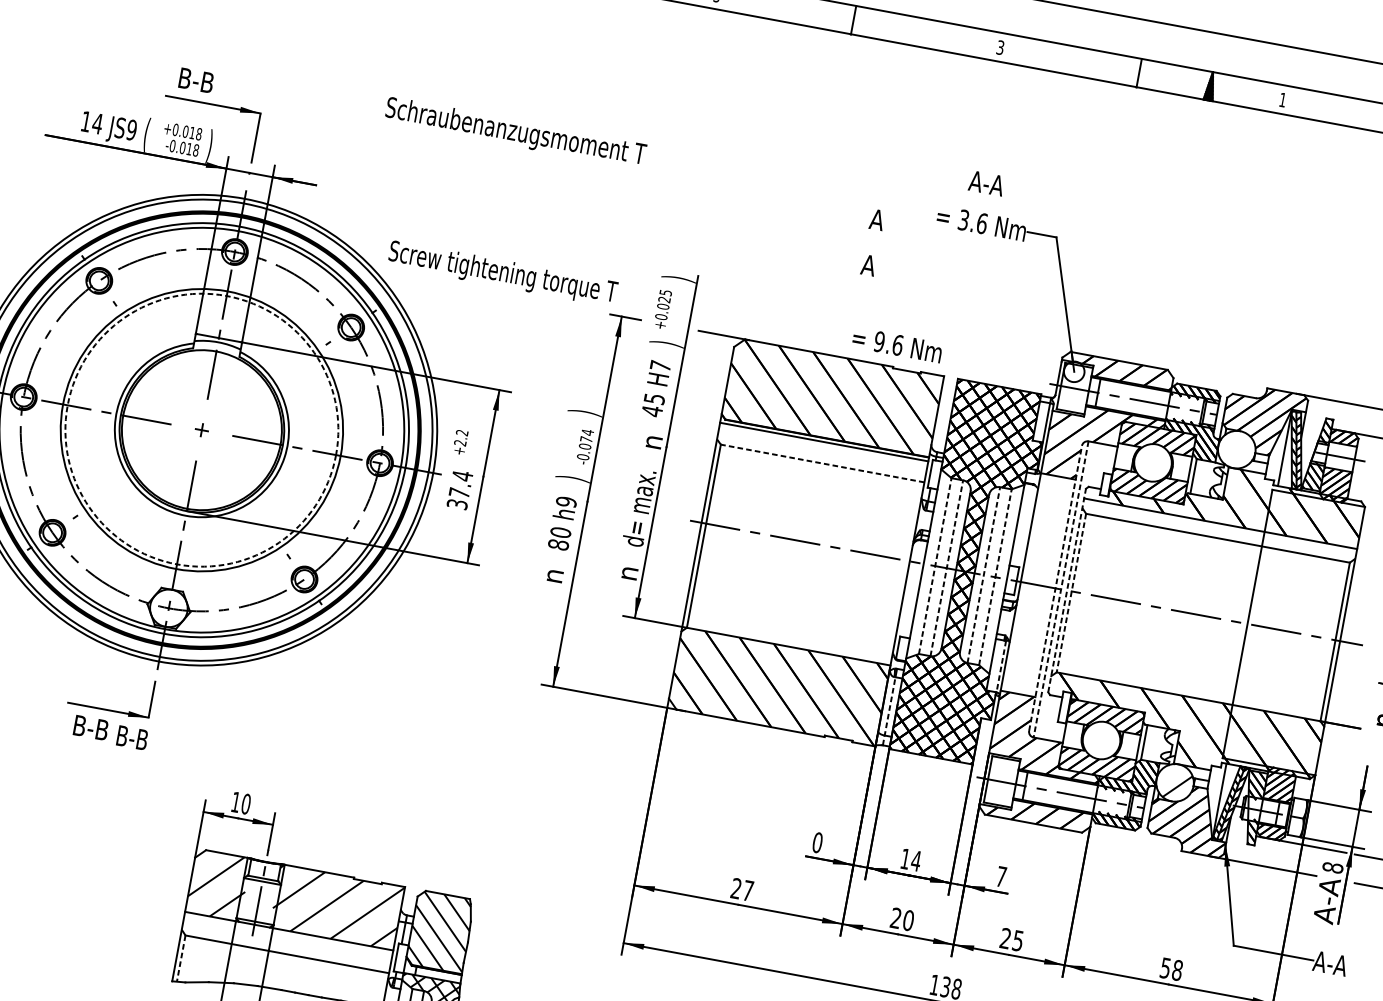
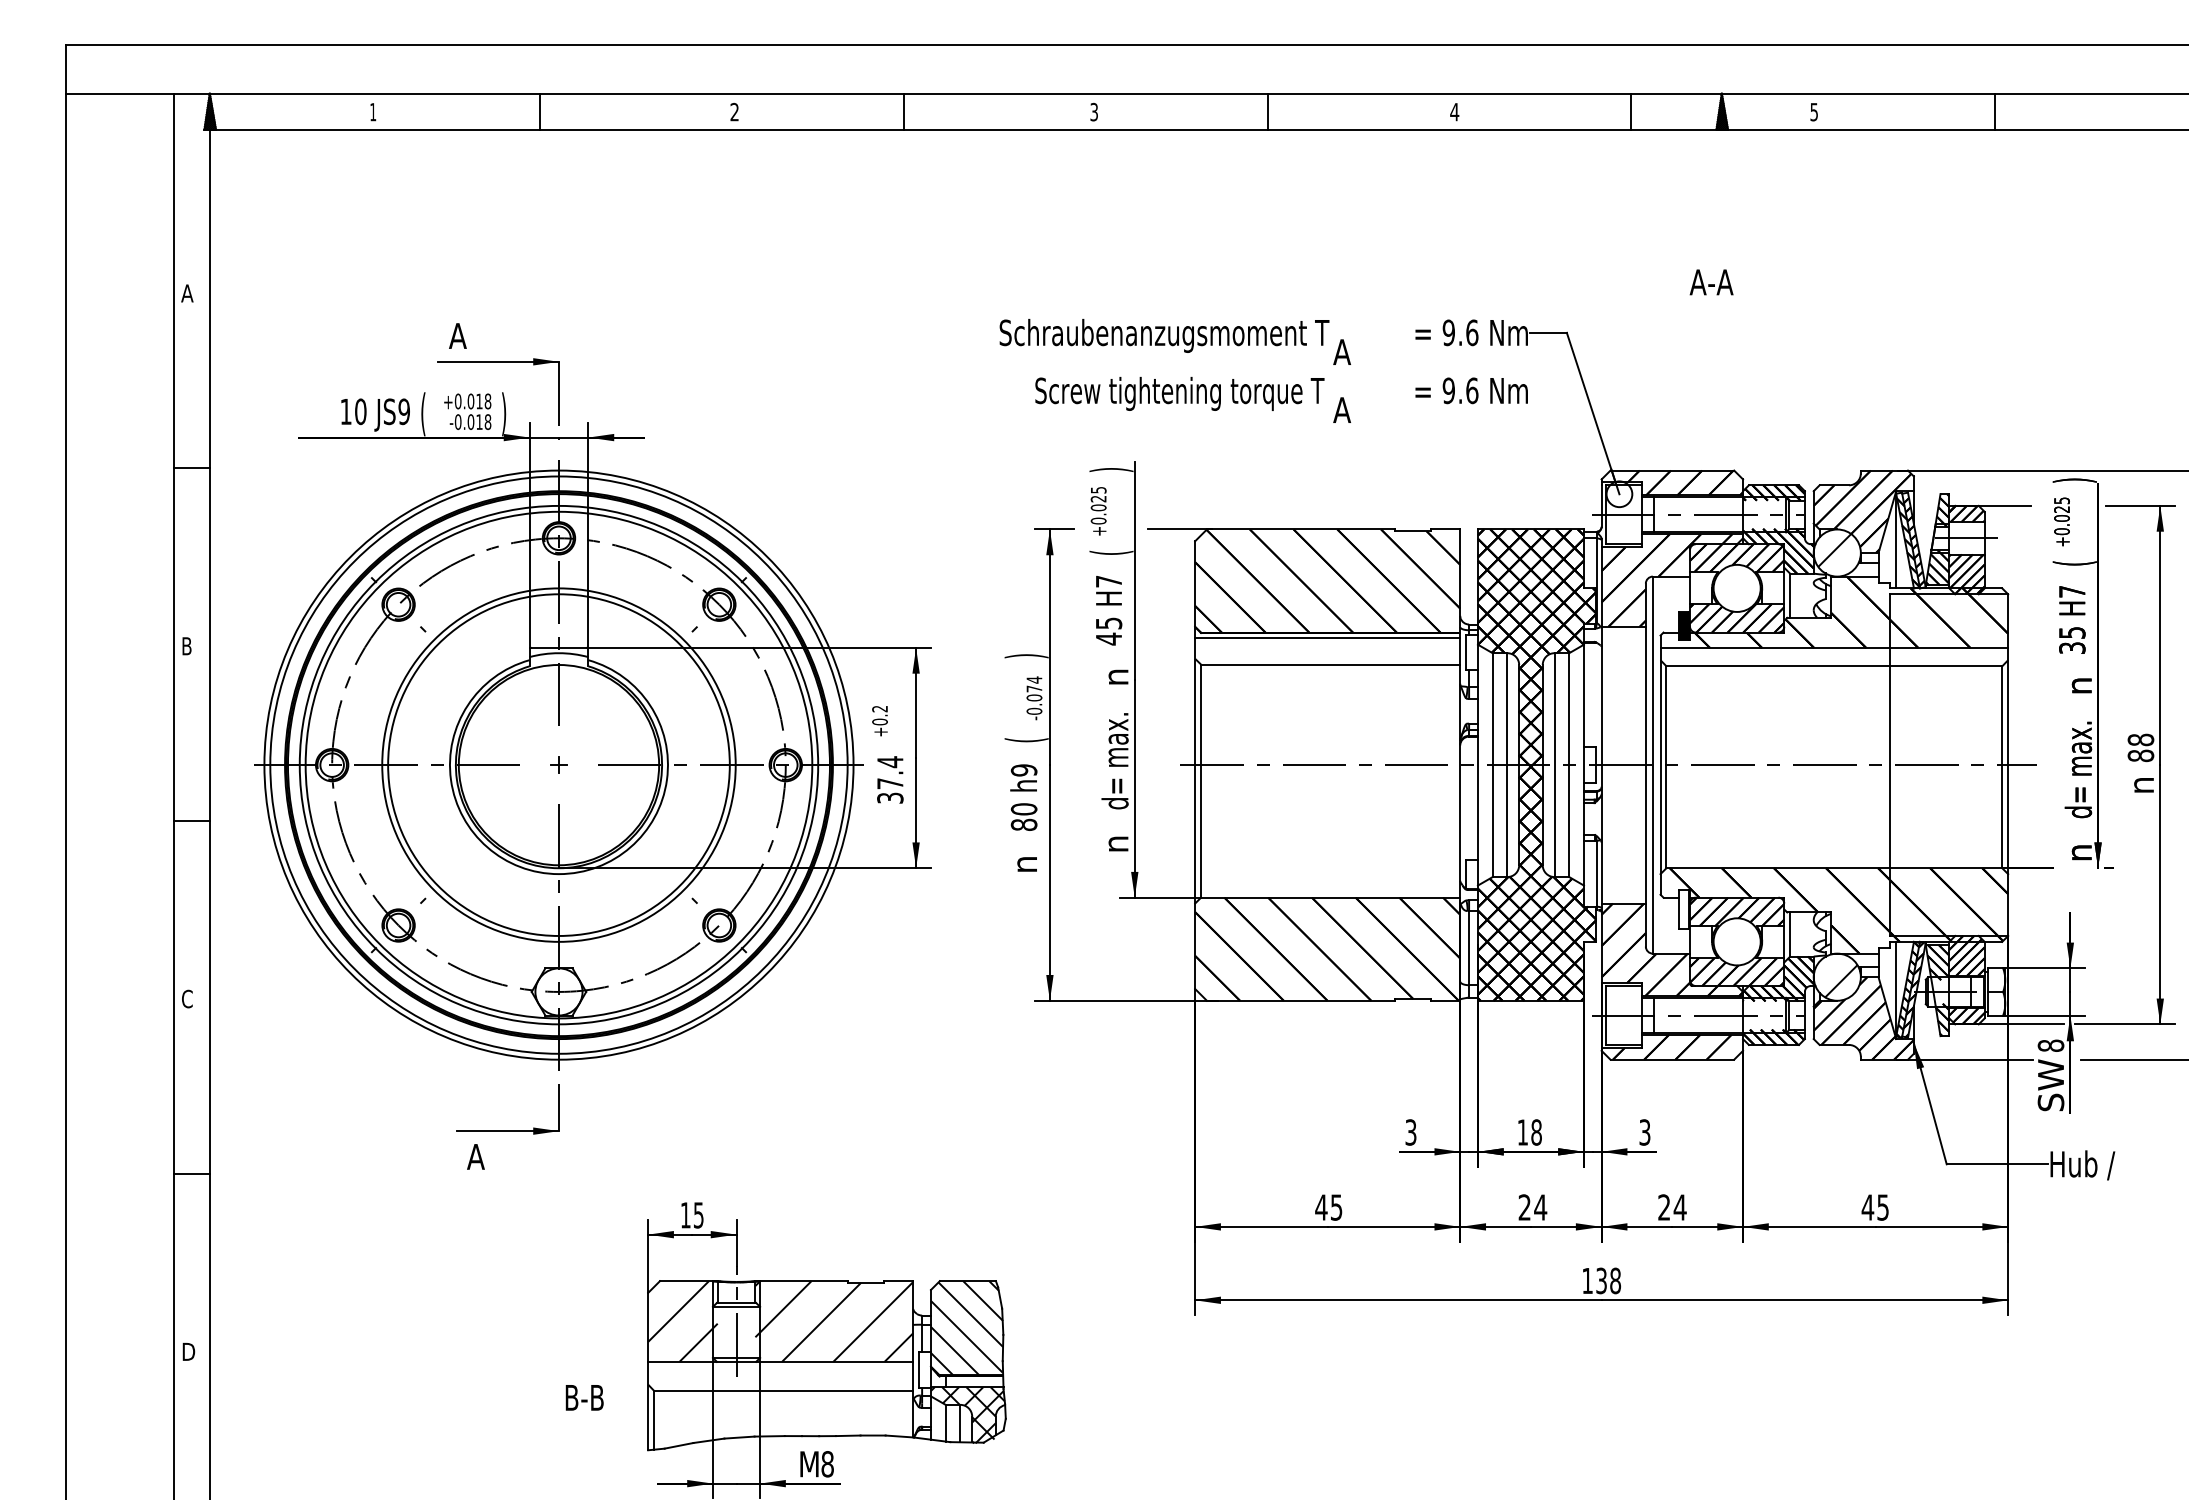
text: (1000, 47) -> (1454, 111), 3 -> 4
text: (195, 80) -> (471, 335), B-B -> A
text: (1282, 100) -> (1813, 112), 1 -> 5
text: (97, 123) -> (360, 411), 14 -> 10
text: (515, 132) -> (1164, 335), moved
text: (986, 183) -> (1711, 282), moved
text: (963, 219) -> (1448, 332), 3.6 -> 9.6
text: (502, 273) -> (1179, 393), moved
text: (666, 343) -> (1111, 552), ) -> (
text: (897, 344) -> (1471, 390), moved
circle: (201, 429) -> (558, 764), dashed -> solid
text: (460, 442) -> (879, 721), +2.2 -> +0.2
hatch: (1234, 447) -> (1834, 550), added
line: (822, 463) -> (1330, 664), dashed -> solid
text: (572, 478) -> (1026, 740), ) -> (
hatch: (1106, 484) -> (1684, 625), added
line: (935, 566) -> (1492, 765), dashed -> solid
line: (946, 568) -> (1507, 765), dashed -> solid
line: (983, 575) -> (1554, 765), dashed -> solid
line: (995, 577) -> (1569, 765), dashed -> solid
line: (1055, 587) -> (1645, 764), dashed -> solid
line: (1060, 589) -> (1652, 765), dashed -> solid
line: (1067, 590) -> (1660, 765), dashed -> solid
line: (1071, 593) -> (1666, 767), dashed -> solid
line: (1000, 667) -> (1596, 875), dashed -> solid
line: (889, 710) -> (1469, 953), dashed -> solid
text: (90, 727) -> (489, 1156), B-B -> A
text: (132, 737) -> (584, 1397), moved
text: (245, 804) -> (698, 1215), 10 -> 15
text: (817, 842) -> (1410, 1132), 0 -> 3
text: (916, 861) -> (1536, 1132), 14 -> 18
text: (1001, 876) -> (1644, 1132), 7 -> 3
text: (741, 889) -> (1328, 1207), 27 -> 45
text: (1326, 900) -> (2050, 1087), A-A -> SW
text: (908, 920) -> (1540, 1207), 20 -> 24
text: (1017, 940) -> (1679, 1207), 25 -> 24
line: (181, 958) -> (654, 1420), dashed -> solid
text: (1339, 966) -> (2081, 1165), A-A -> Hub /
text: (1171, 969) -> (1875, 1207), 58 -> 45

